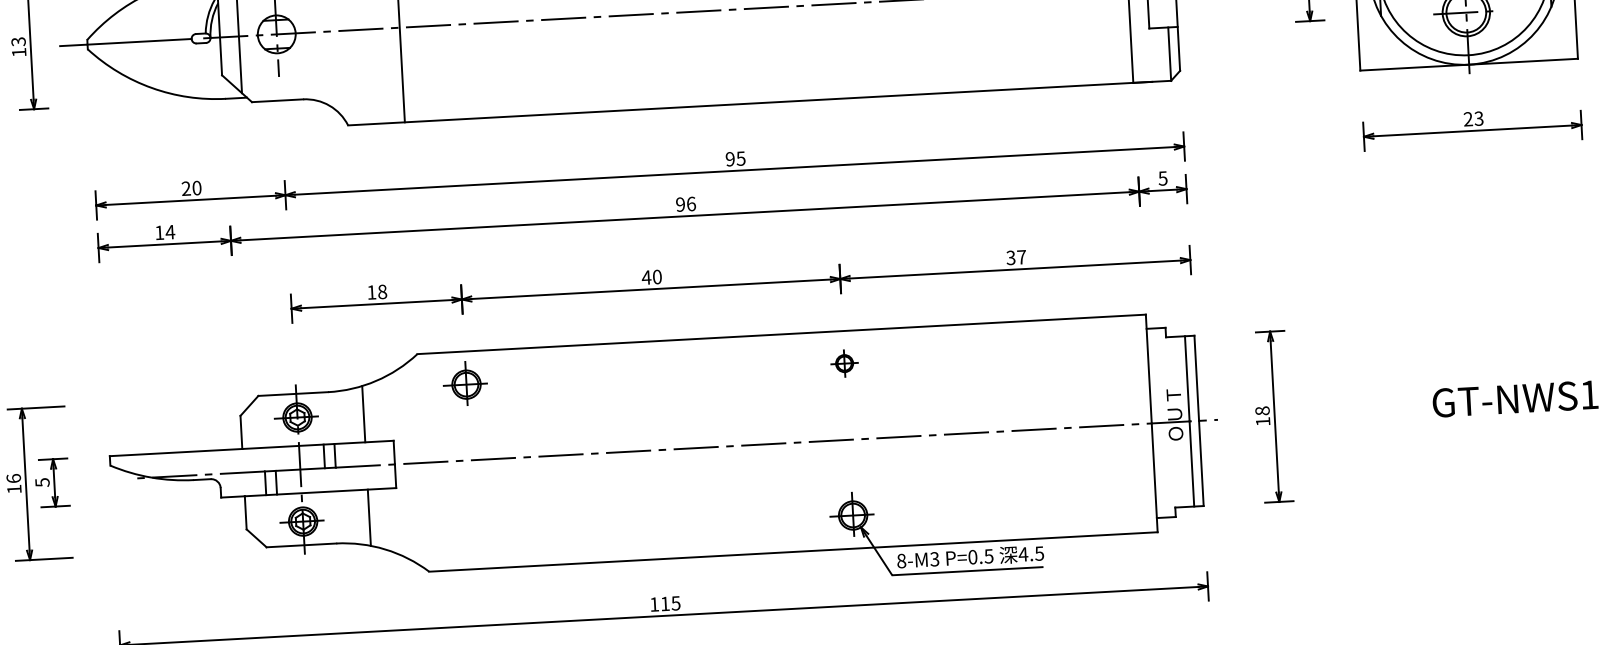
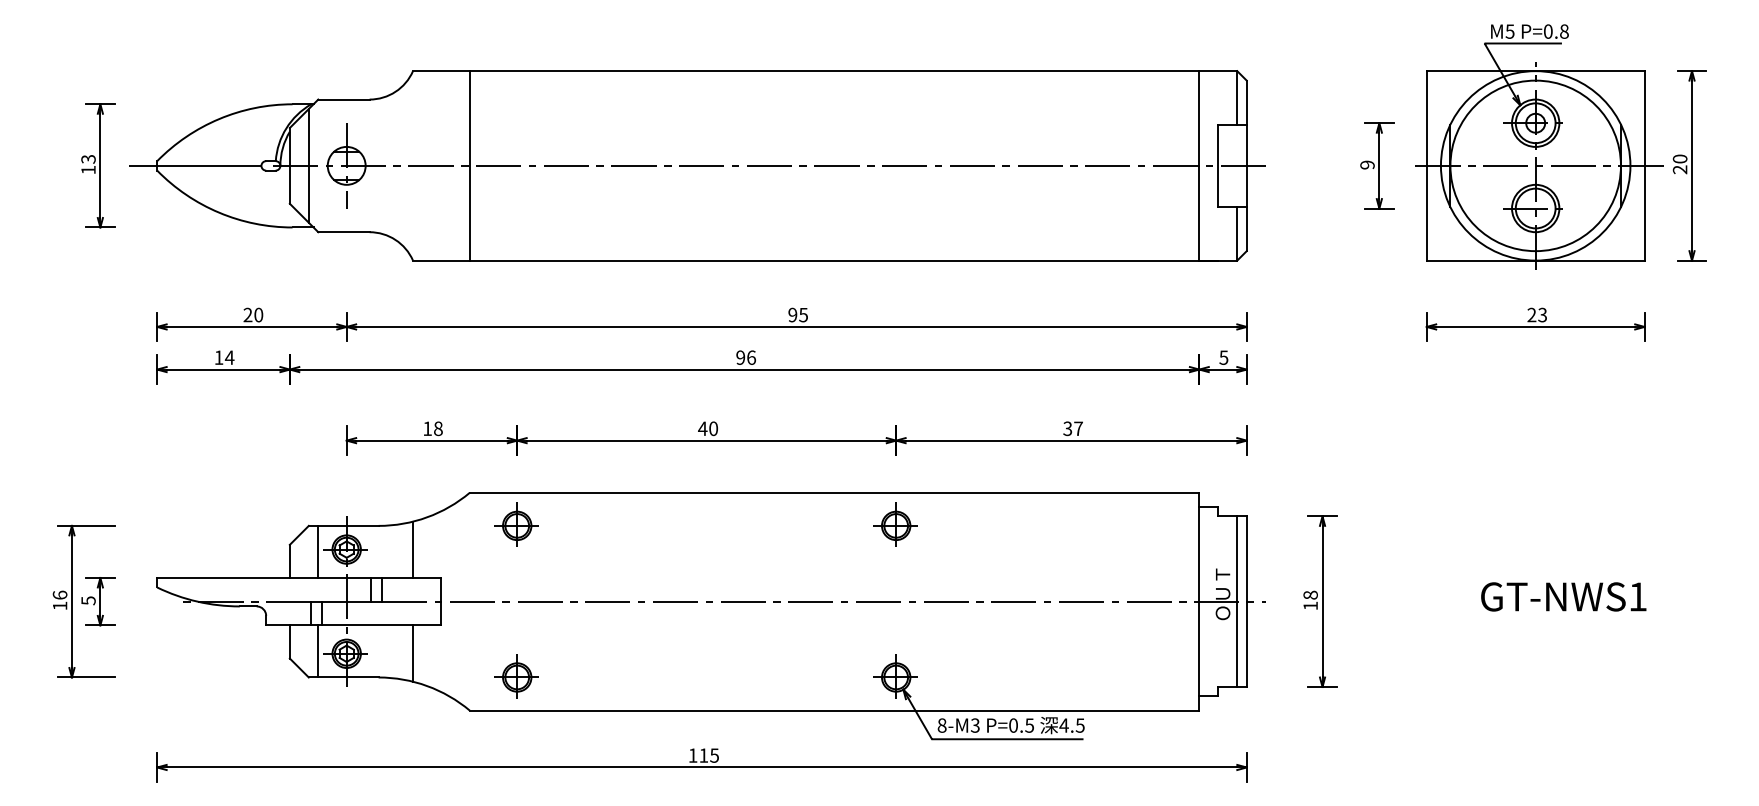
part: (844, 362) -> (895, 524), size x1.67
line: (269, 420) -> (318, 551), added
line: (274, 520) -> (318, 651), added
part: (473, 535) -> (516, 676), added

